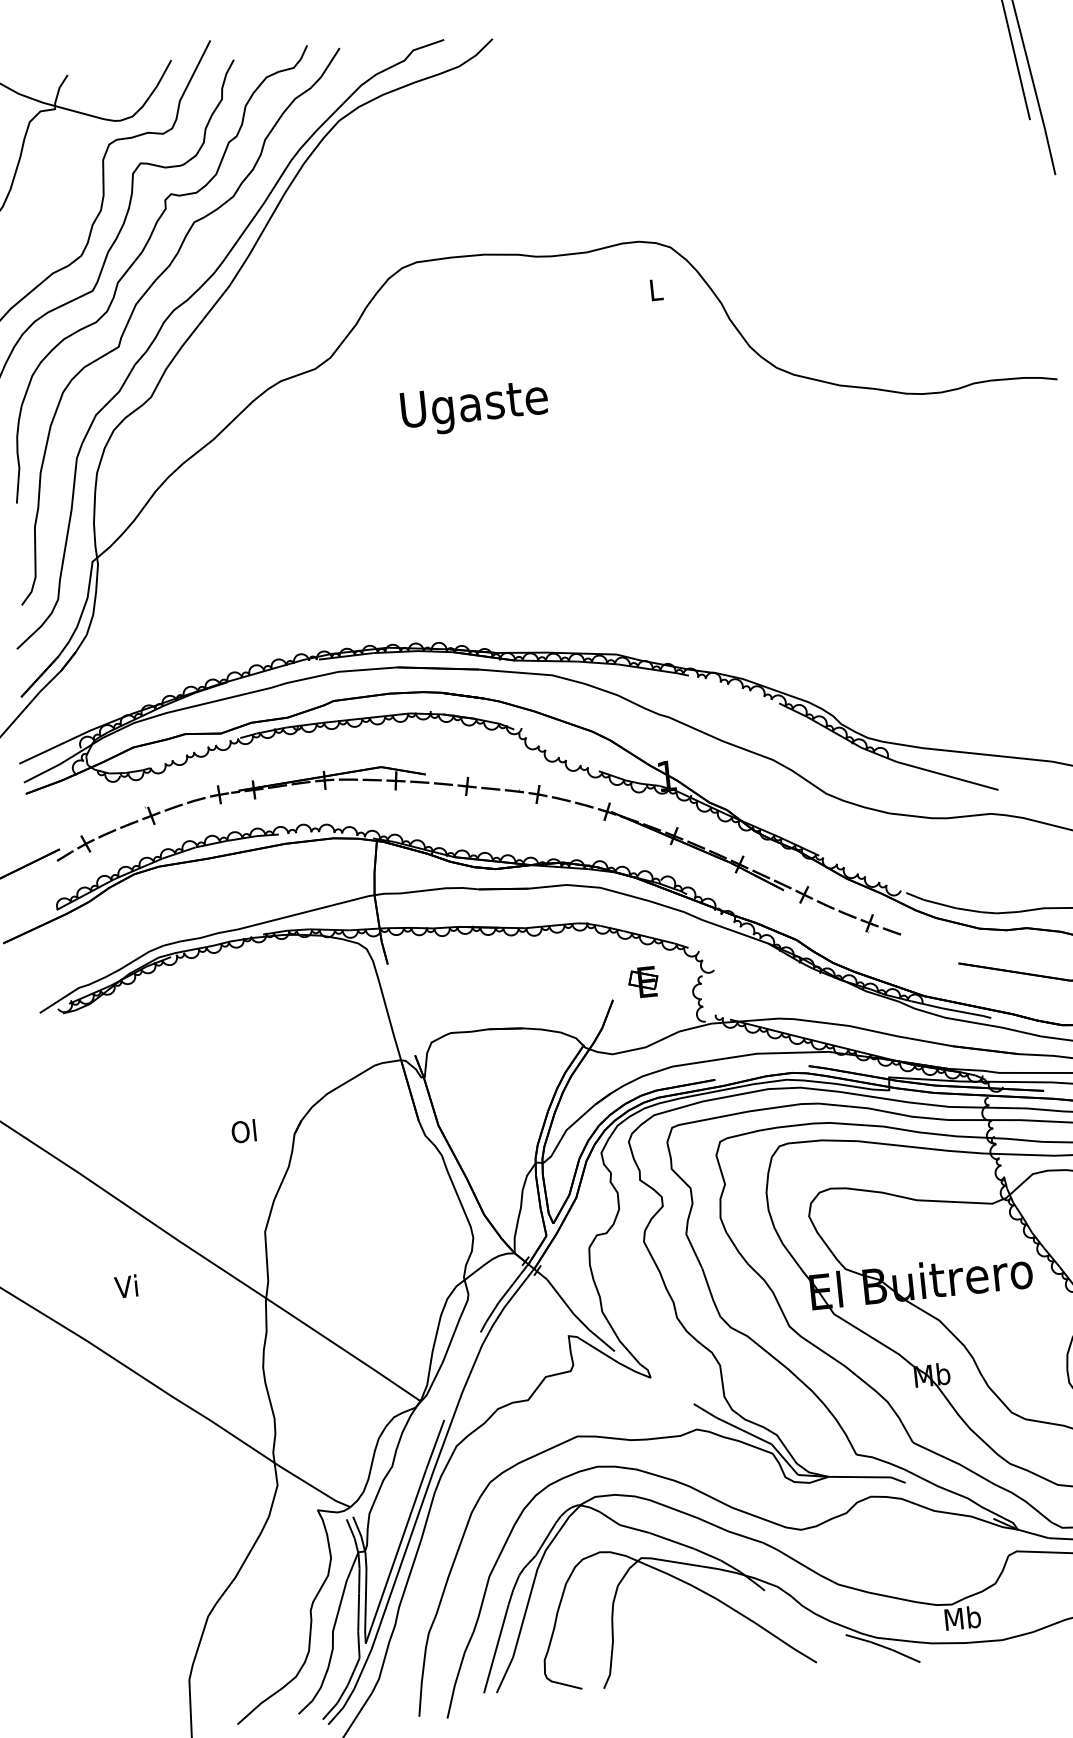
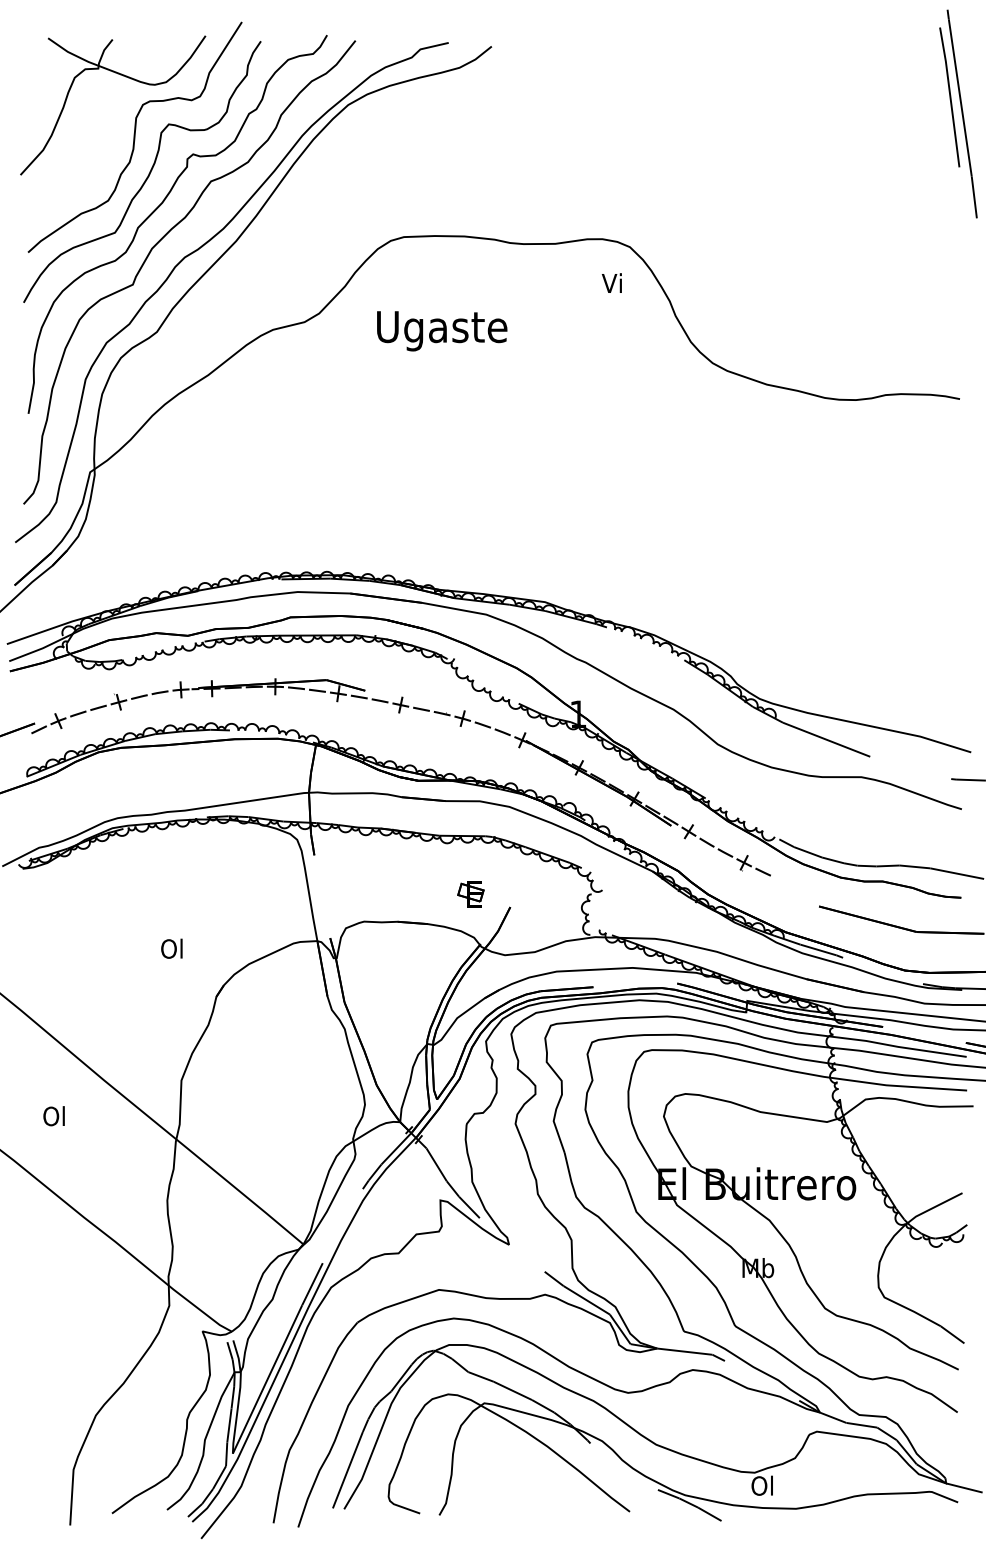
text: (654, 289) -> (611, 282), L -> Vi
text: (475, 408) -> (442, 331), moved
part: (643, 982) -> (470, 894), moved
text: (243, 1131) -> (171, 948), moved
text: (126, 1286) -> (53, 1116), Vi -> Ol
text: (962, 1617) -> (762, 1485), Mb -> Ol

